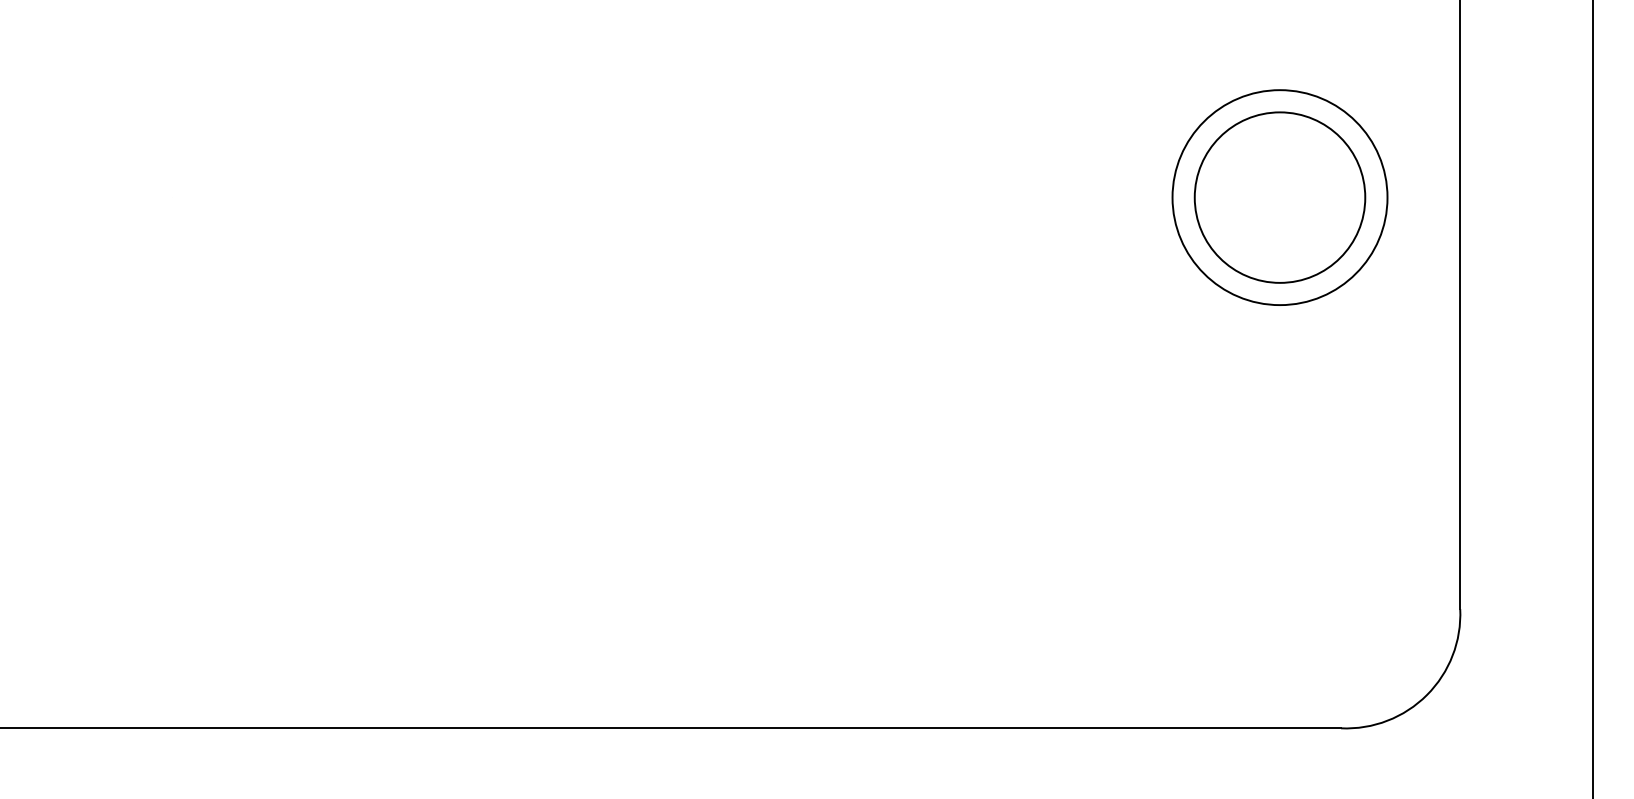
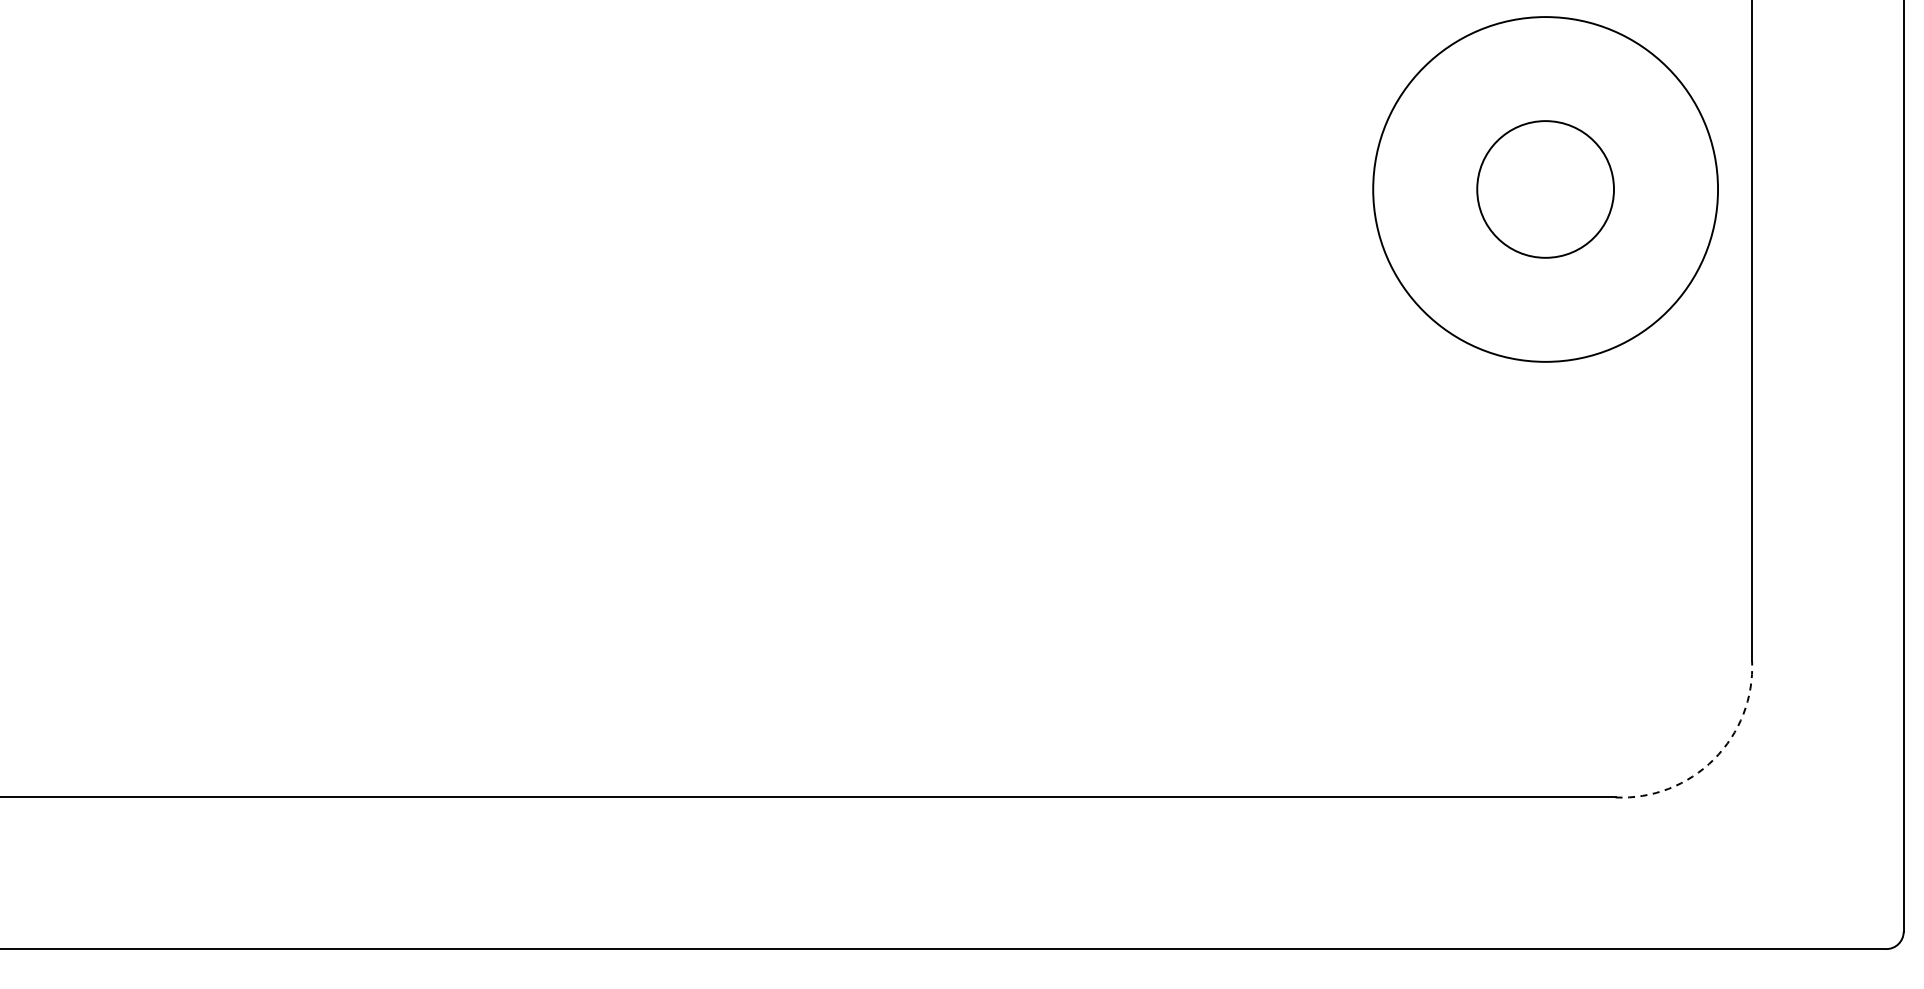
circle: (1279, 197) -> (1545, 189), size x0.7
circle: (1279, 197) -> (1545, 189), size x1.4
arc: (1426, 695) -> (1713, 759), solid -> dashed

